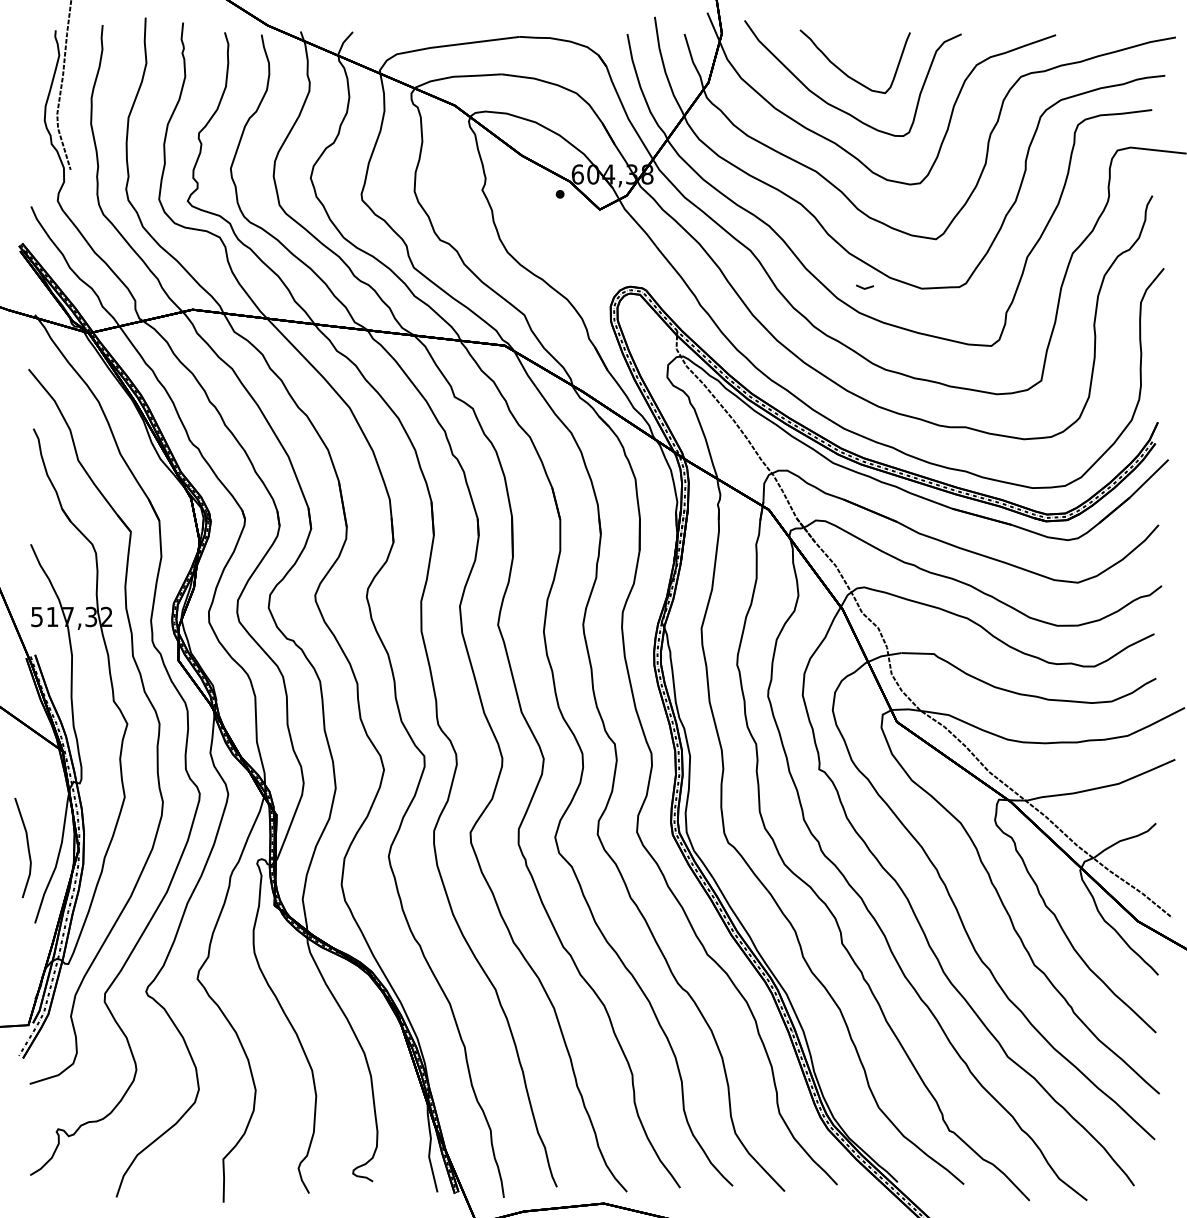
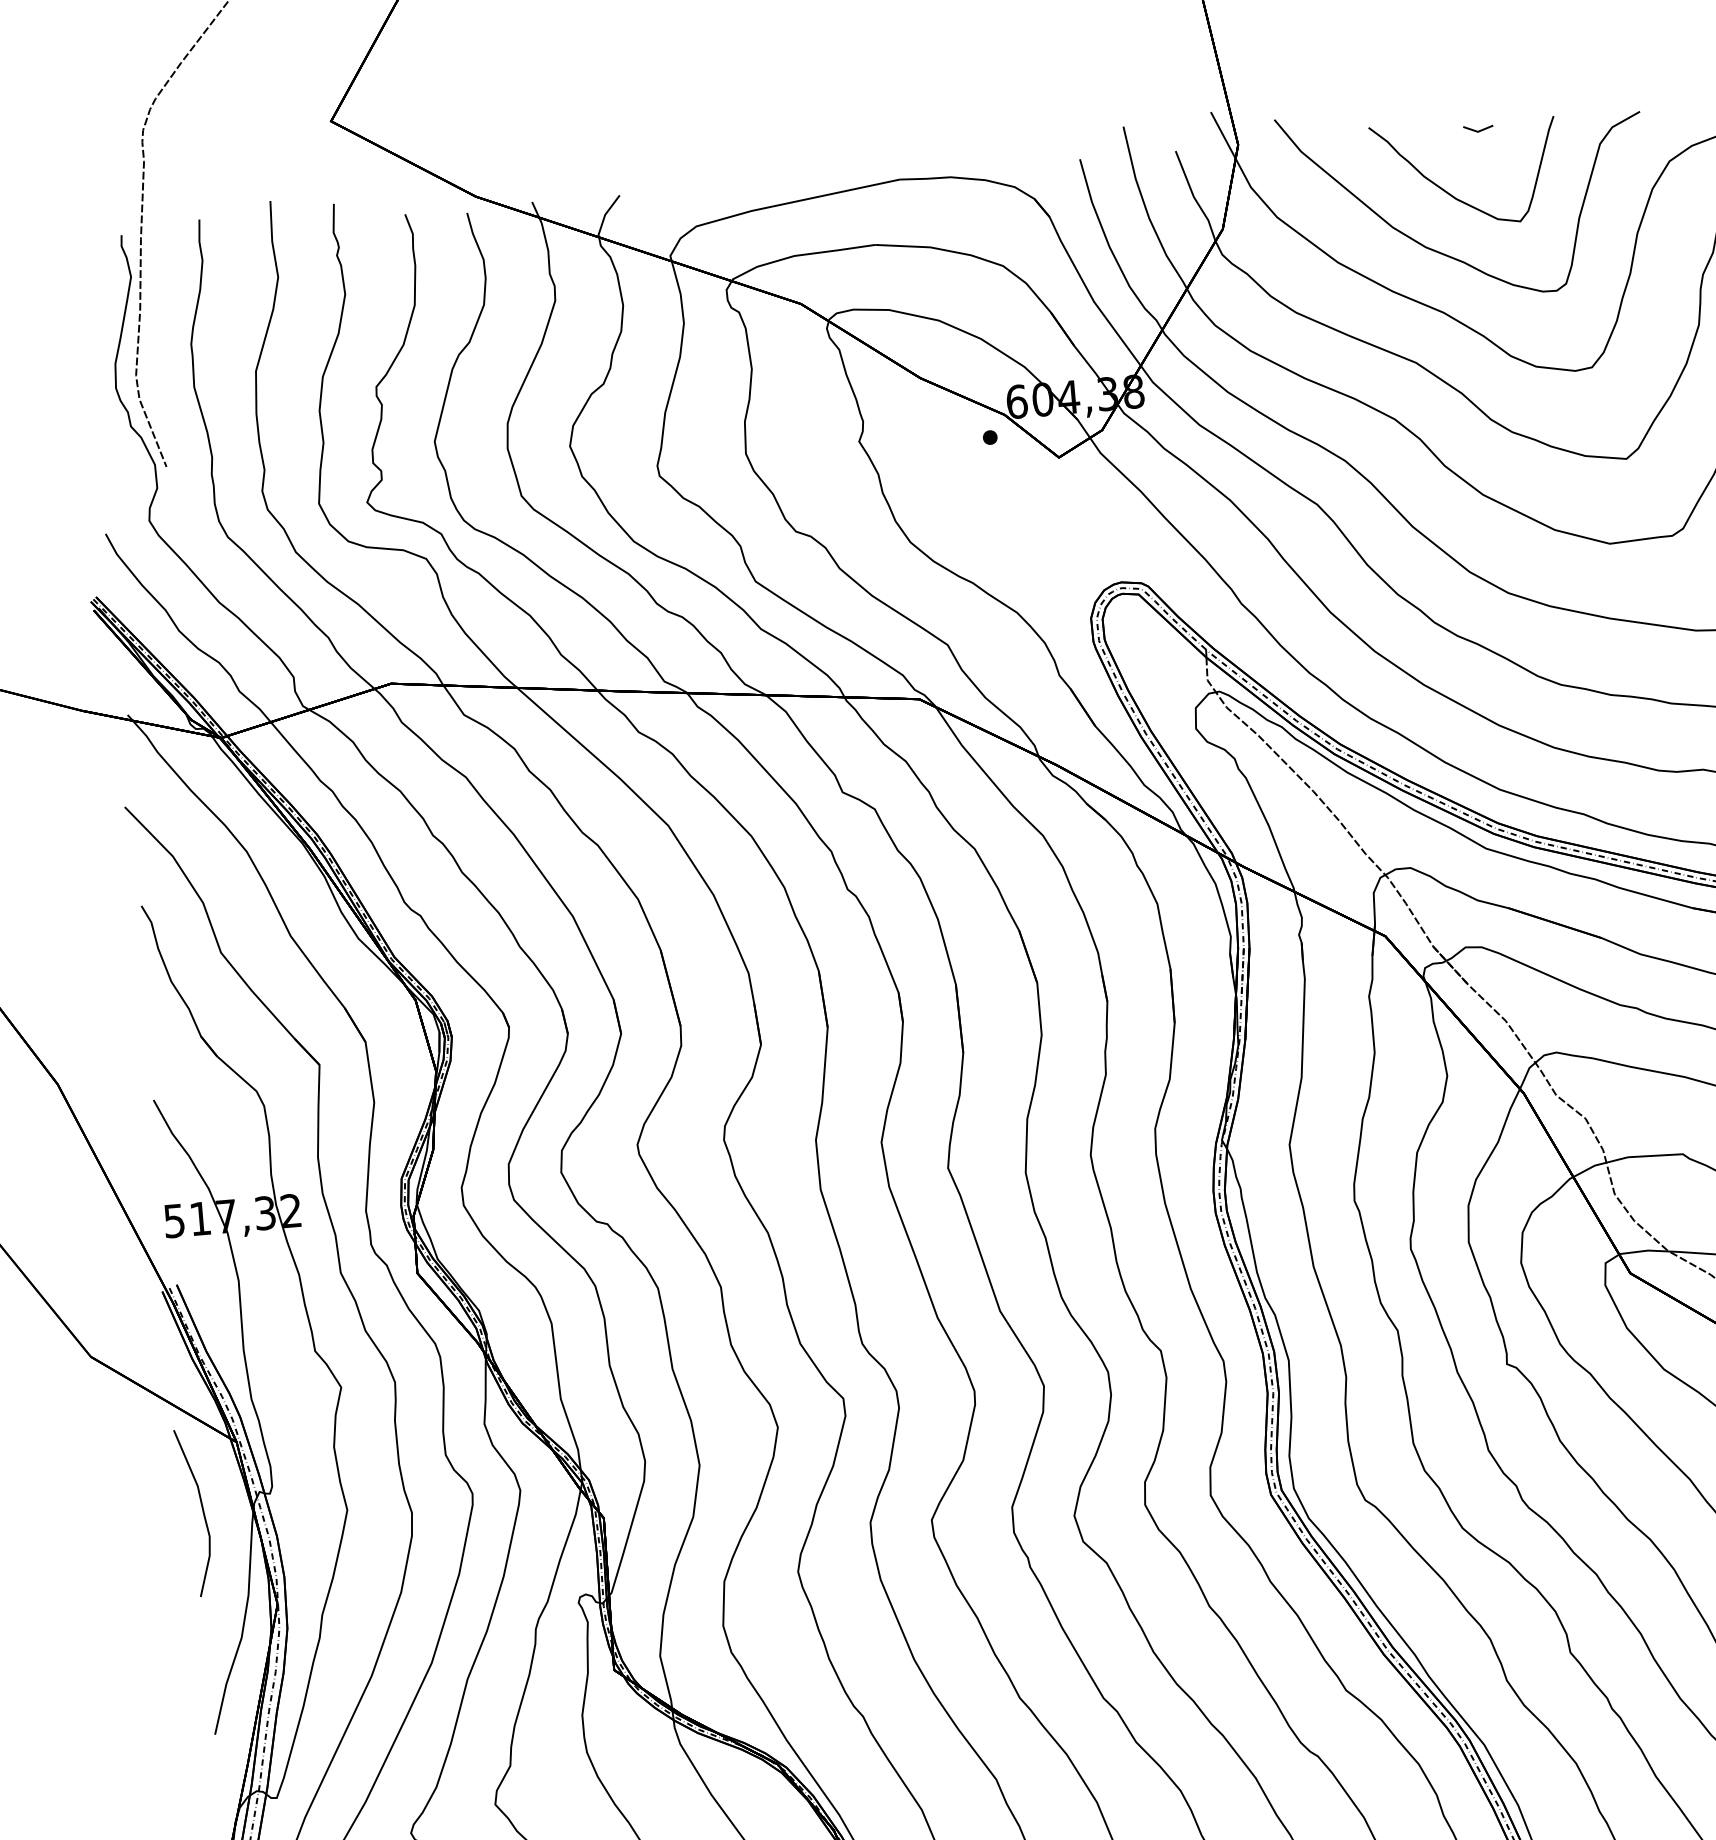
line: (865, 287) -> (1479, 129), moved
curve: (27, 847) -> (201, 1511), moved

